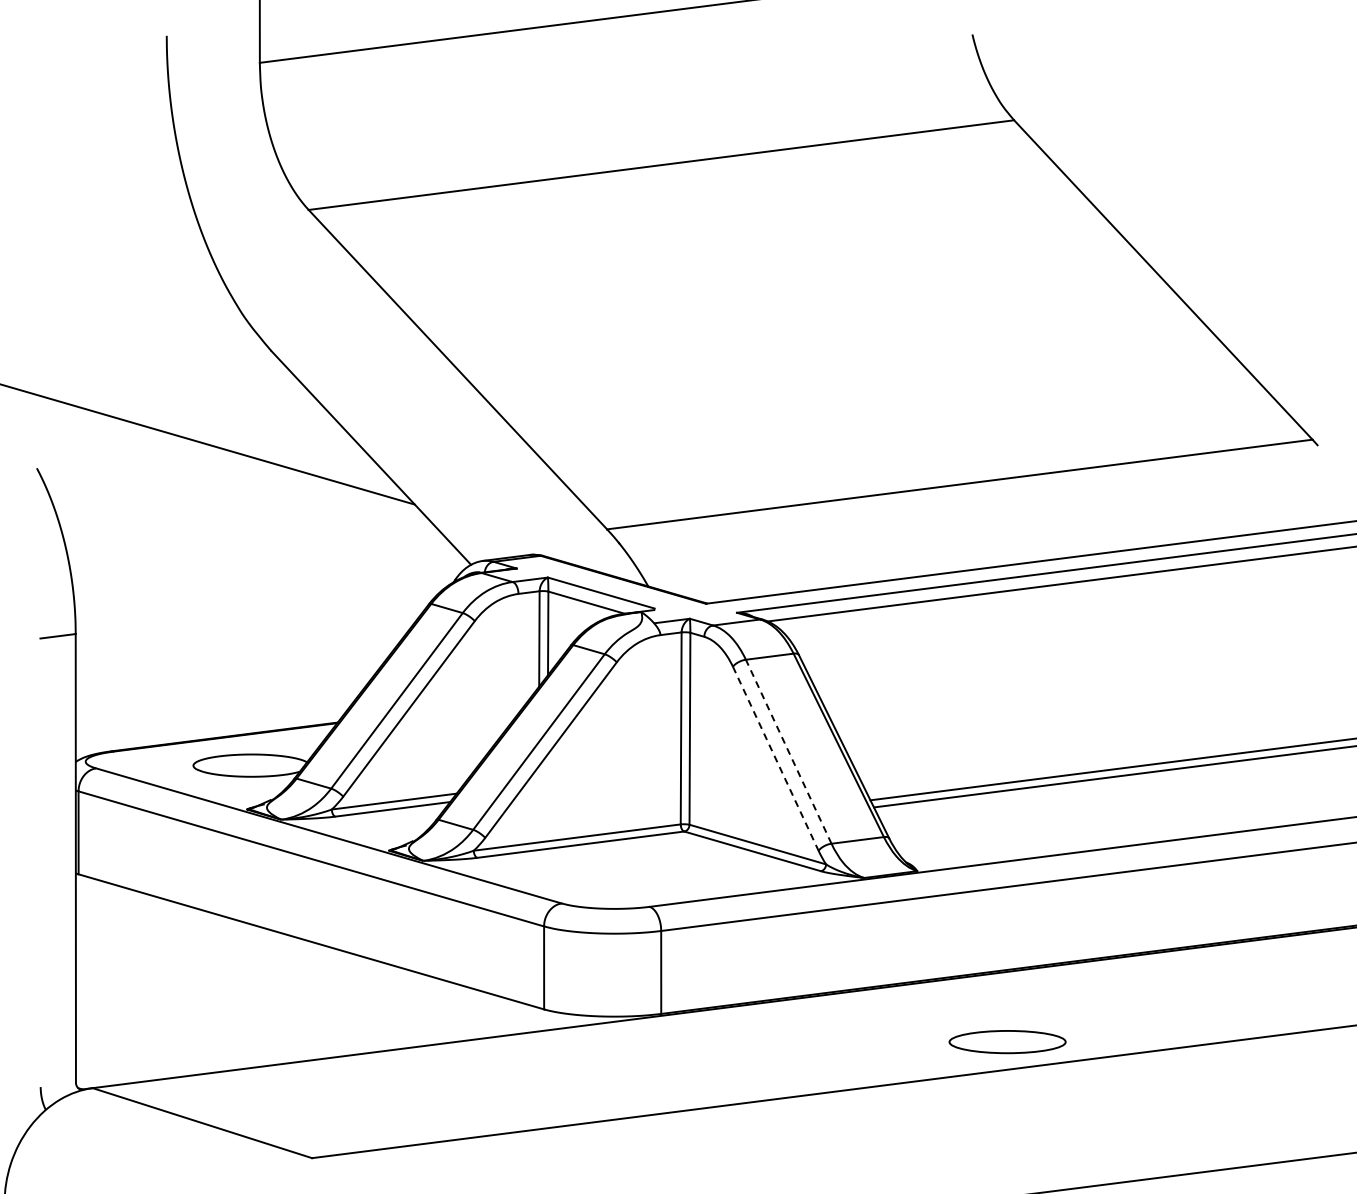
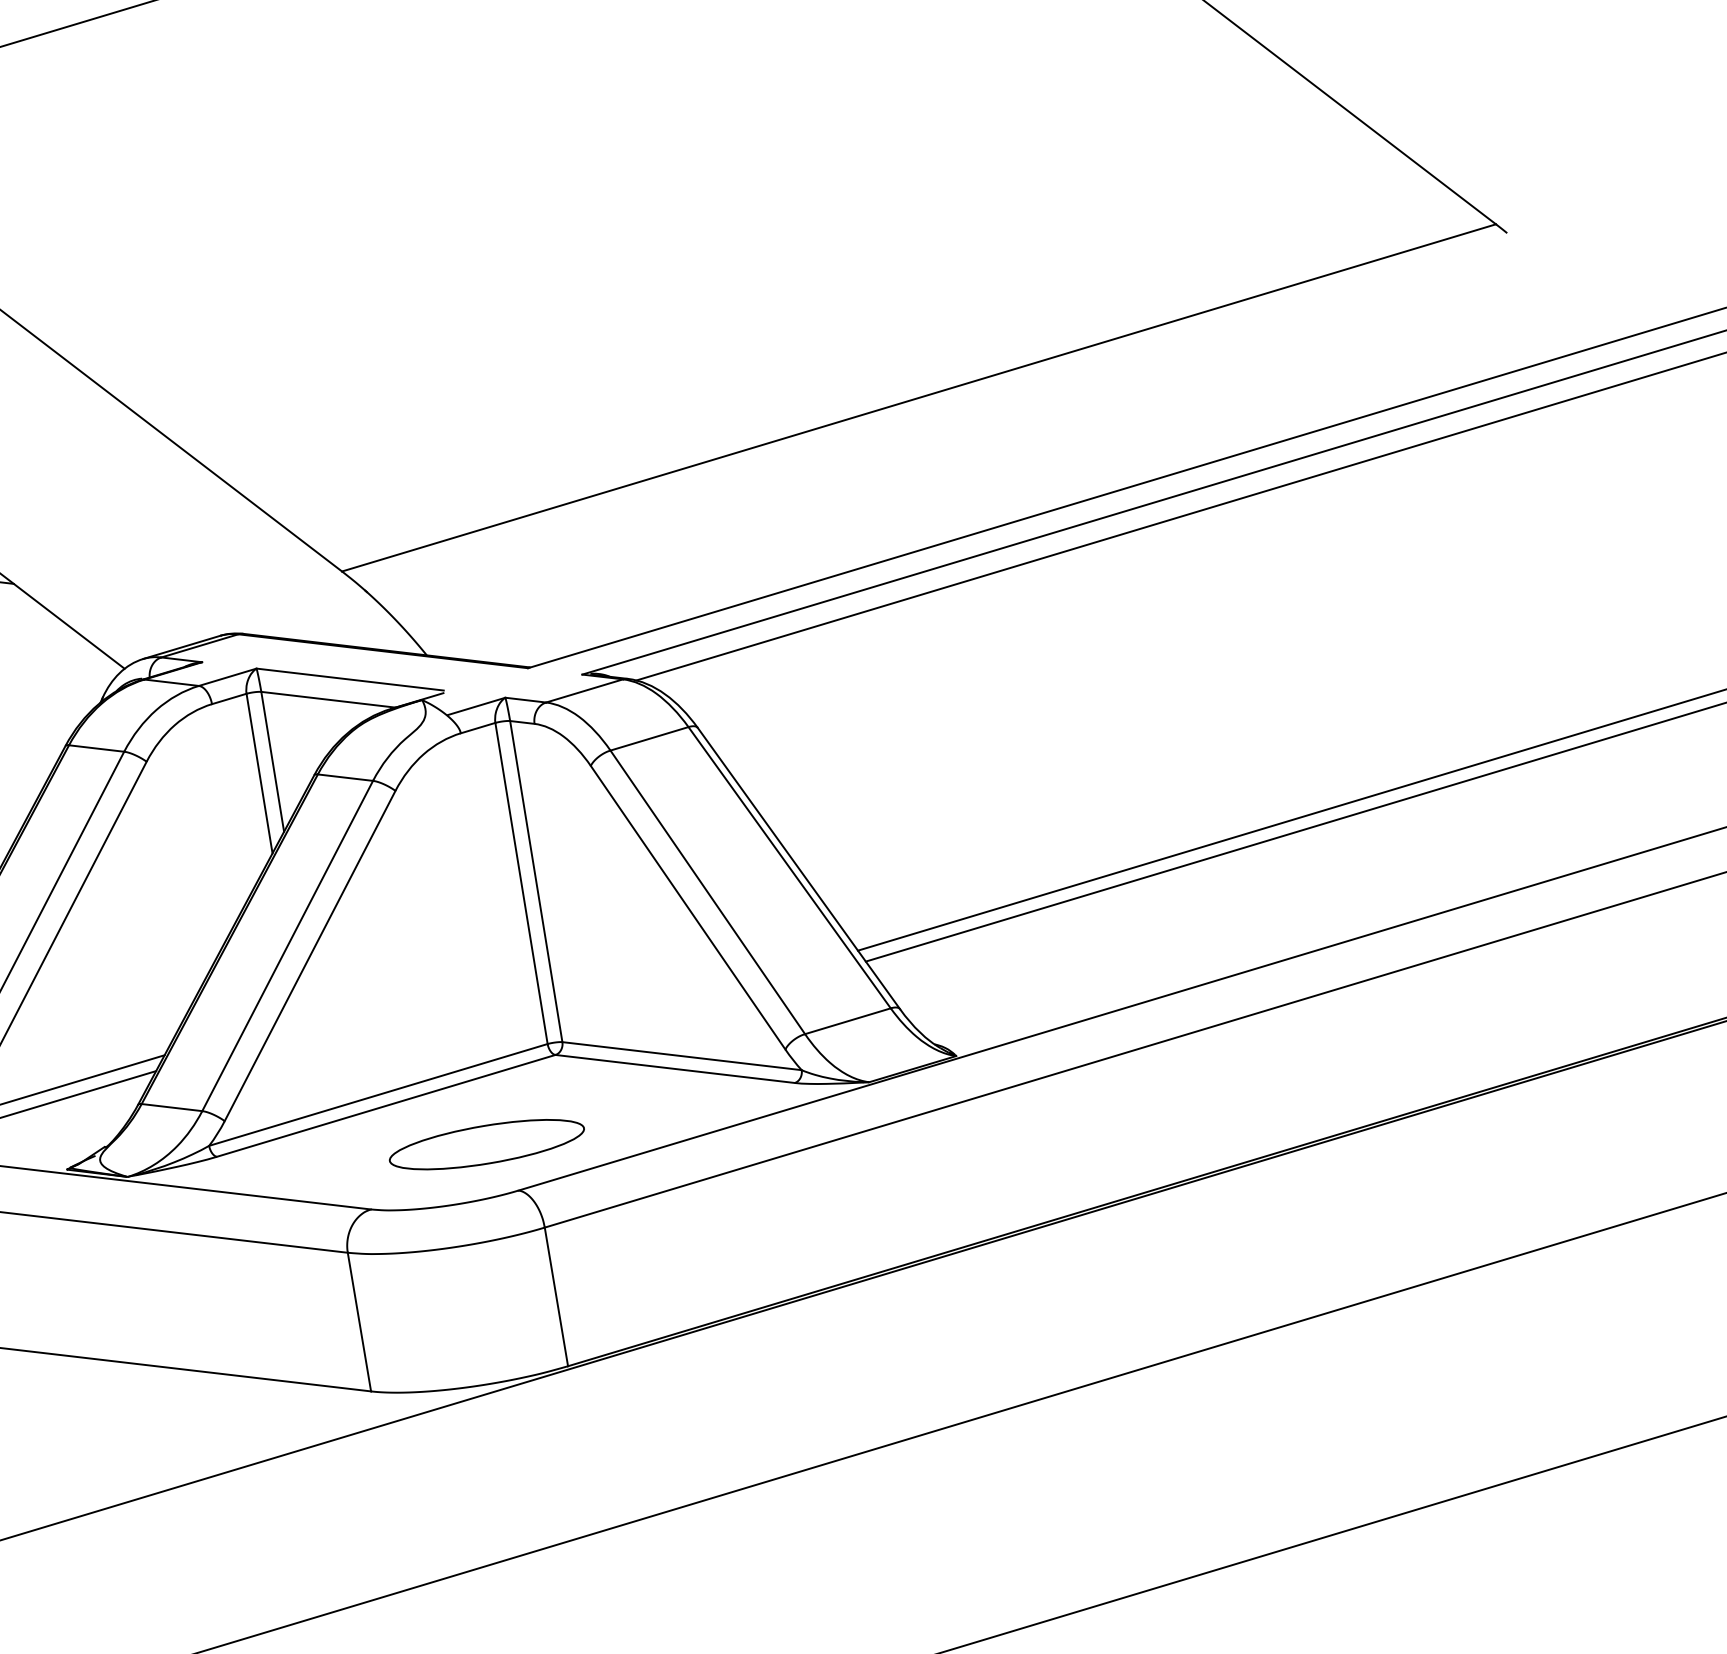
line: (788, 751) -> (707, 892), dashed -> solid
line: (775, 759) -> (687, 909), dashed -> solid
part: (1007, 1042) -> (486, 1145), moved

